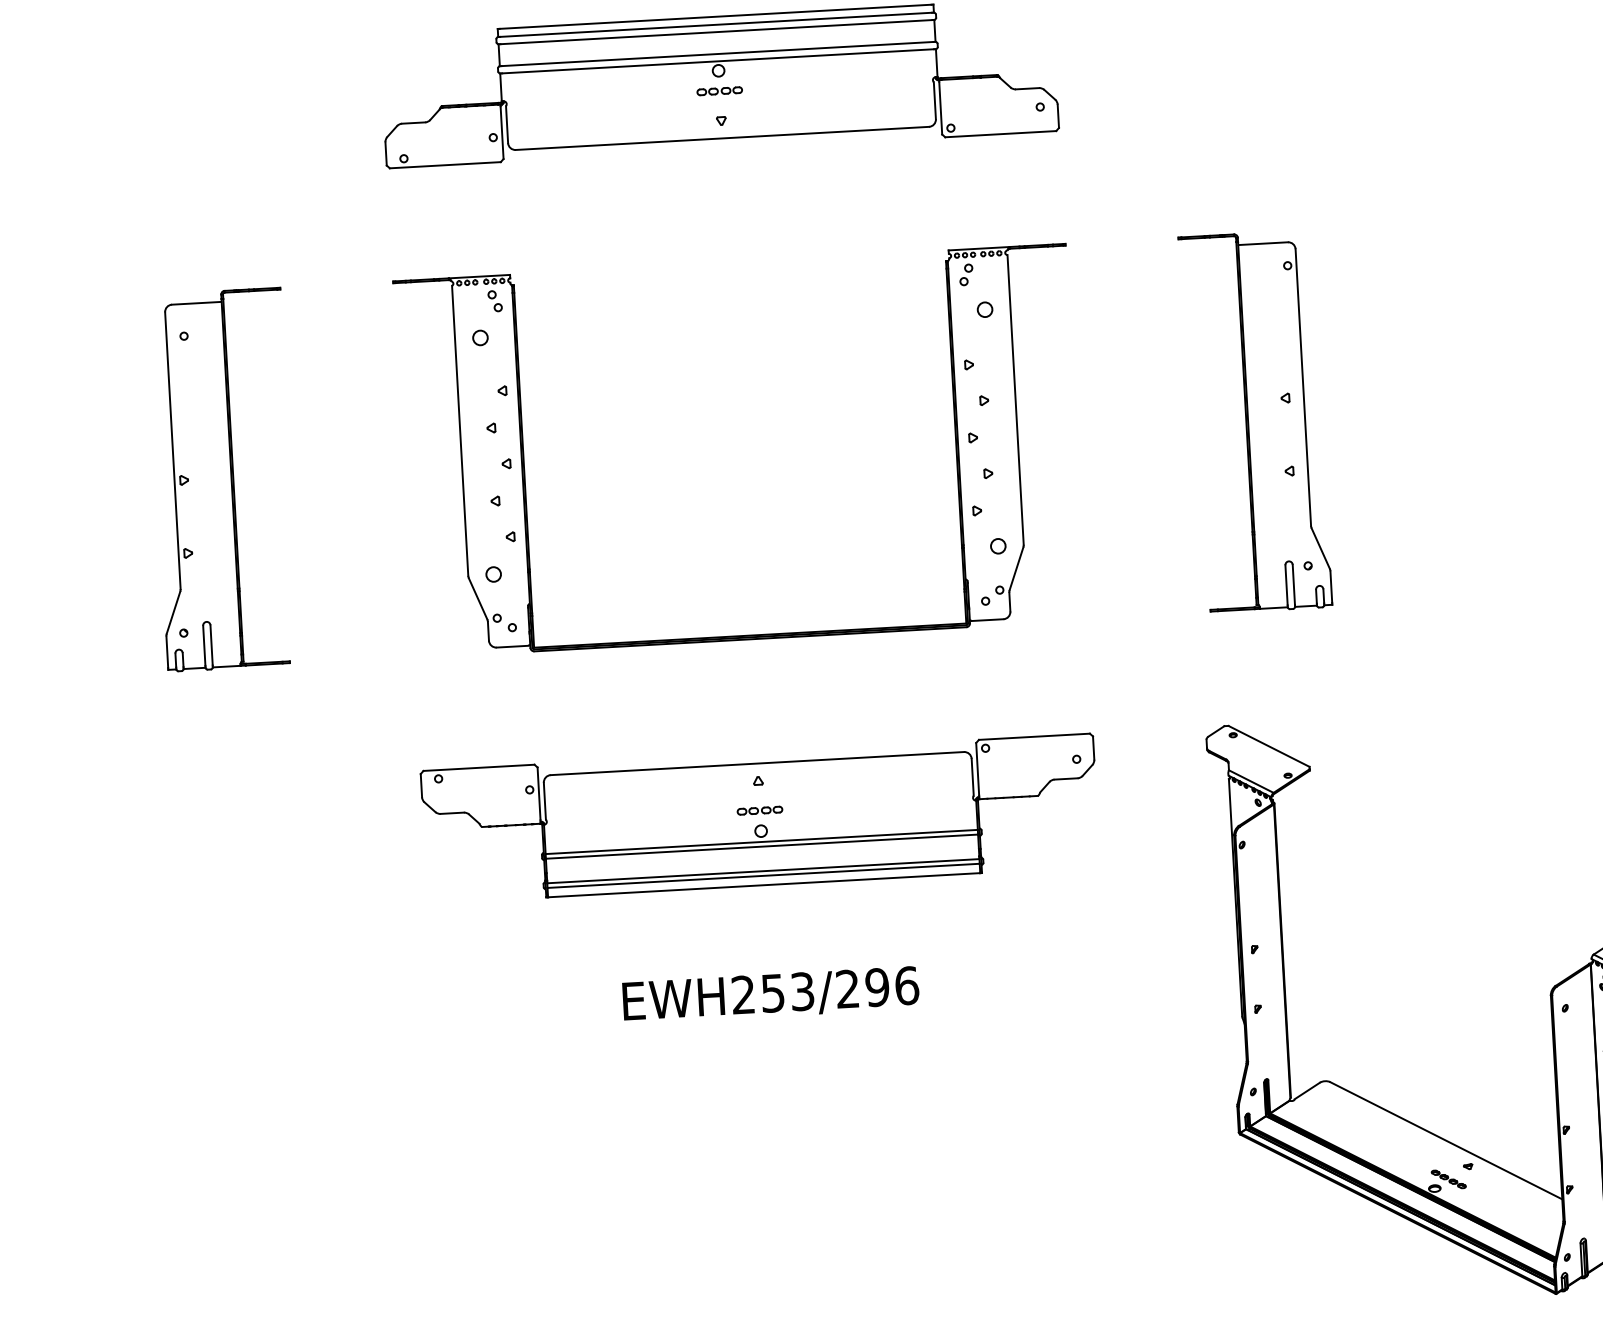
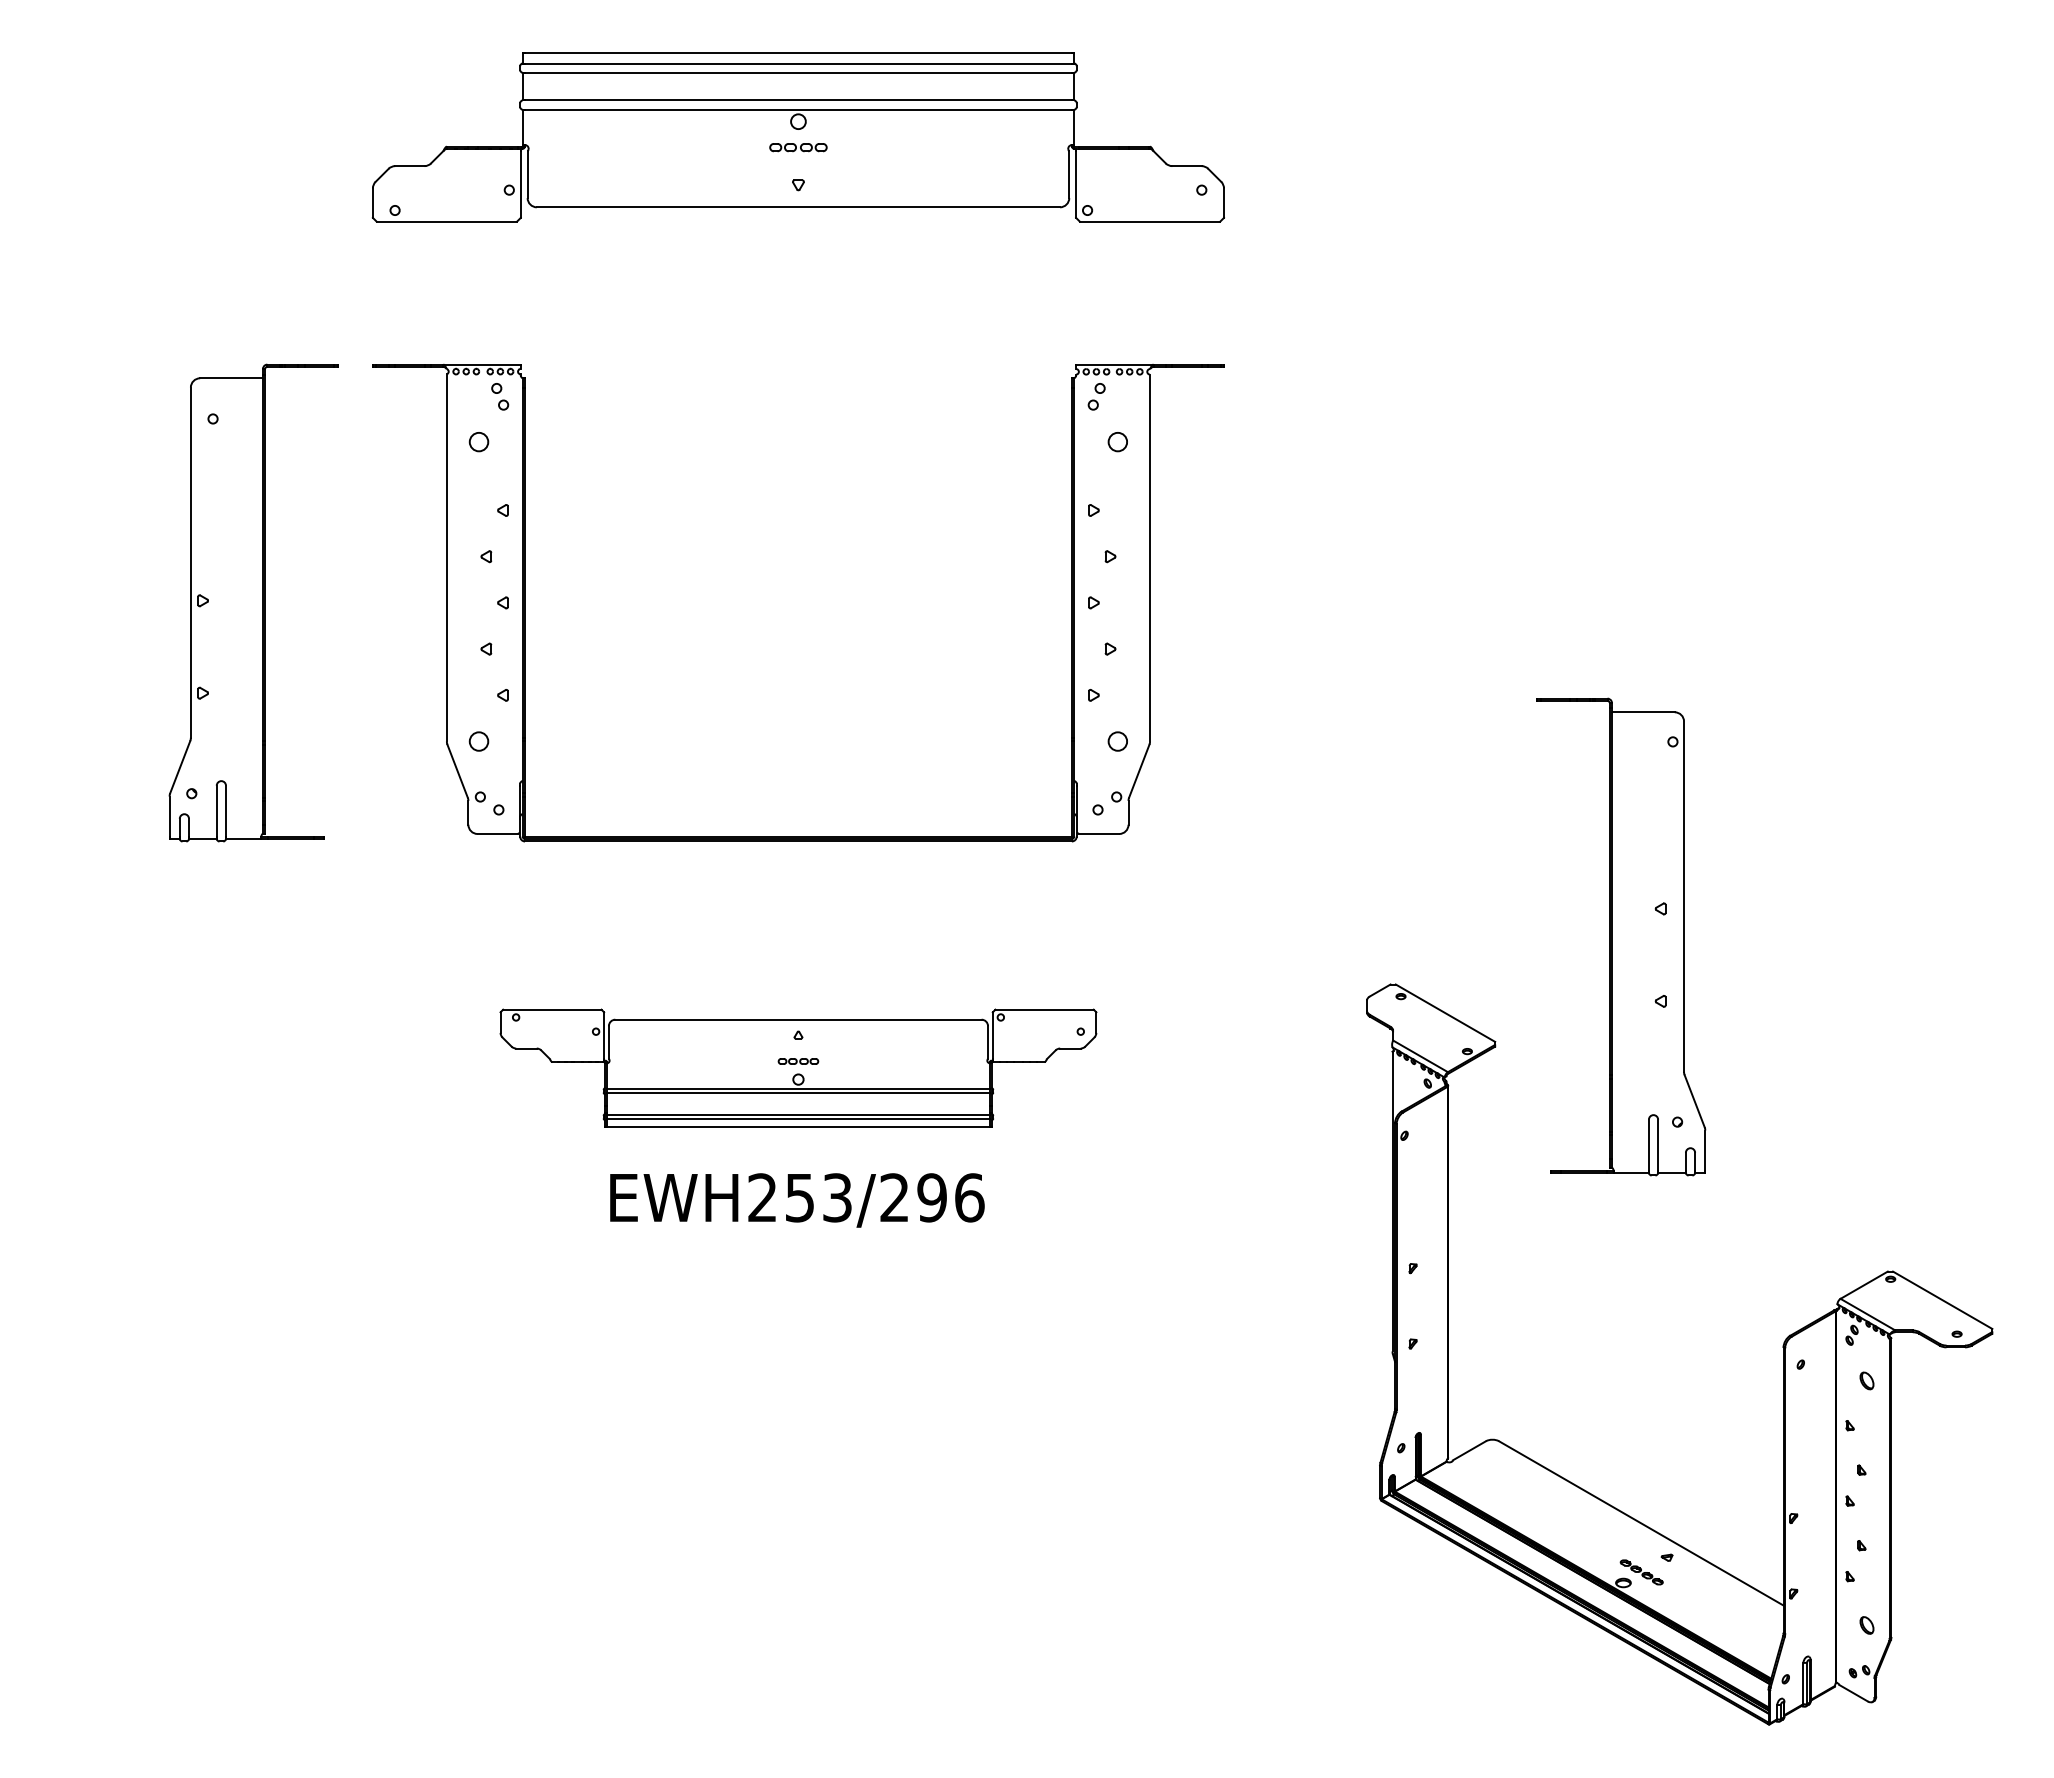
part: (1255, 421) -> (1621, 936), moved
part: (224, 479) -> (253, 602), moved
part: (760, 818) -> (798, 1068), size x0.7
text: (771, 995) -> (797, 1200), moved

